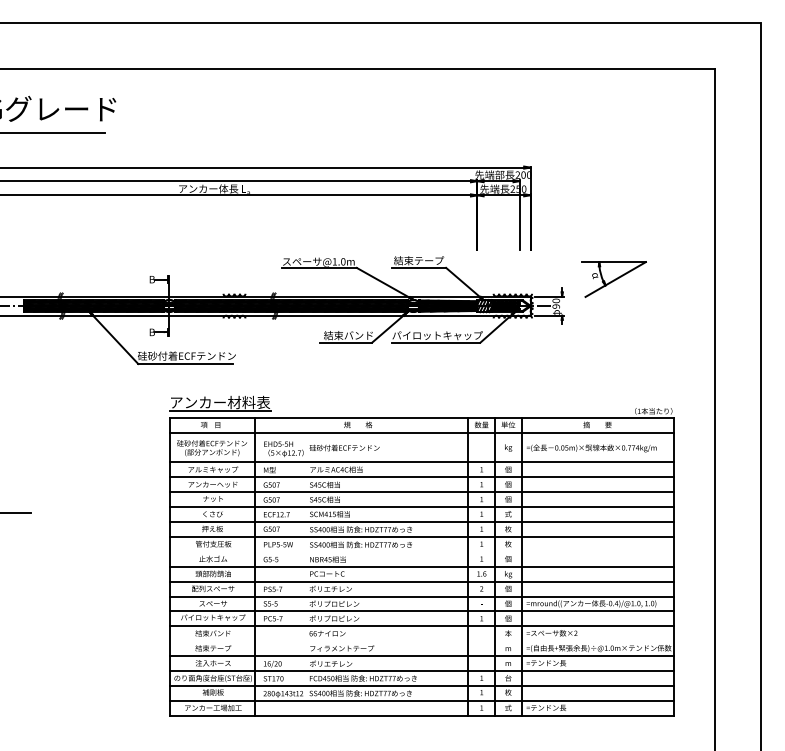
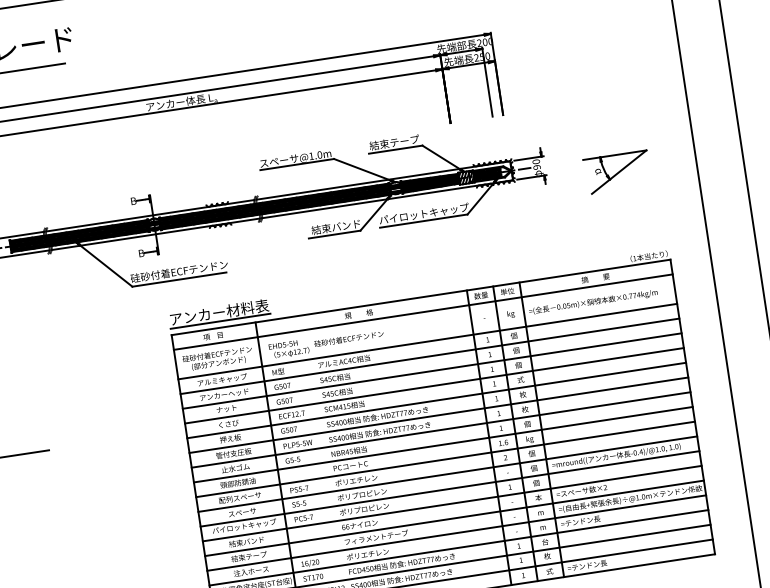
part: (613, 279) -> (617, 172), moved
line: (421, 551) -> (440, 429), added
line: (421, 641) -> (453, 518), added

